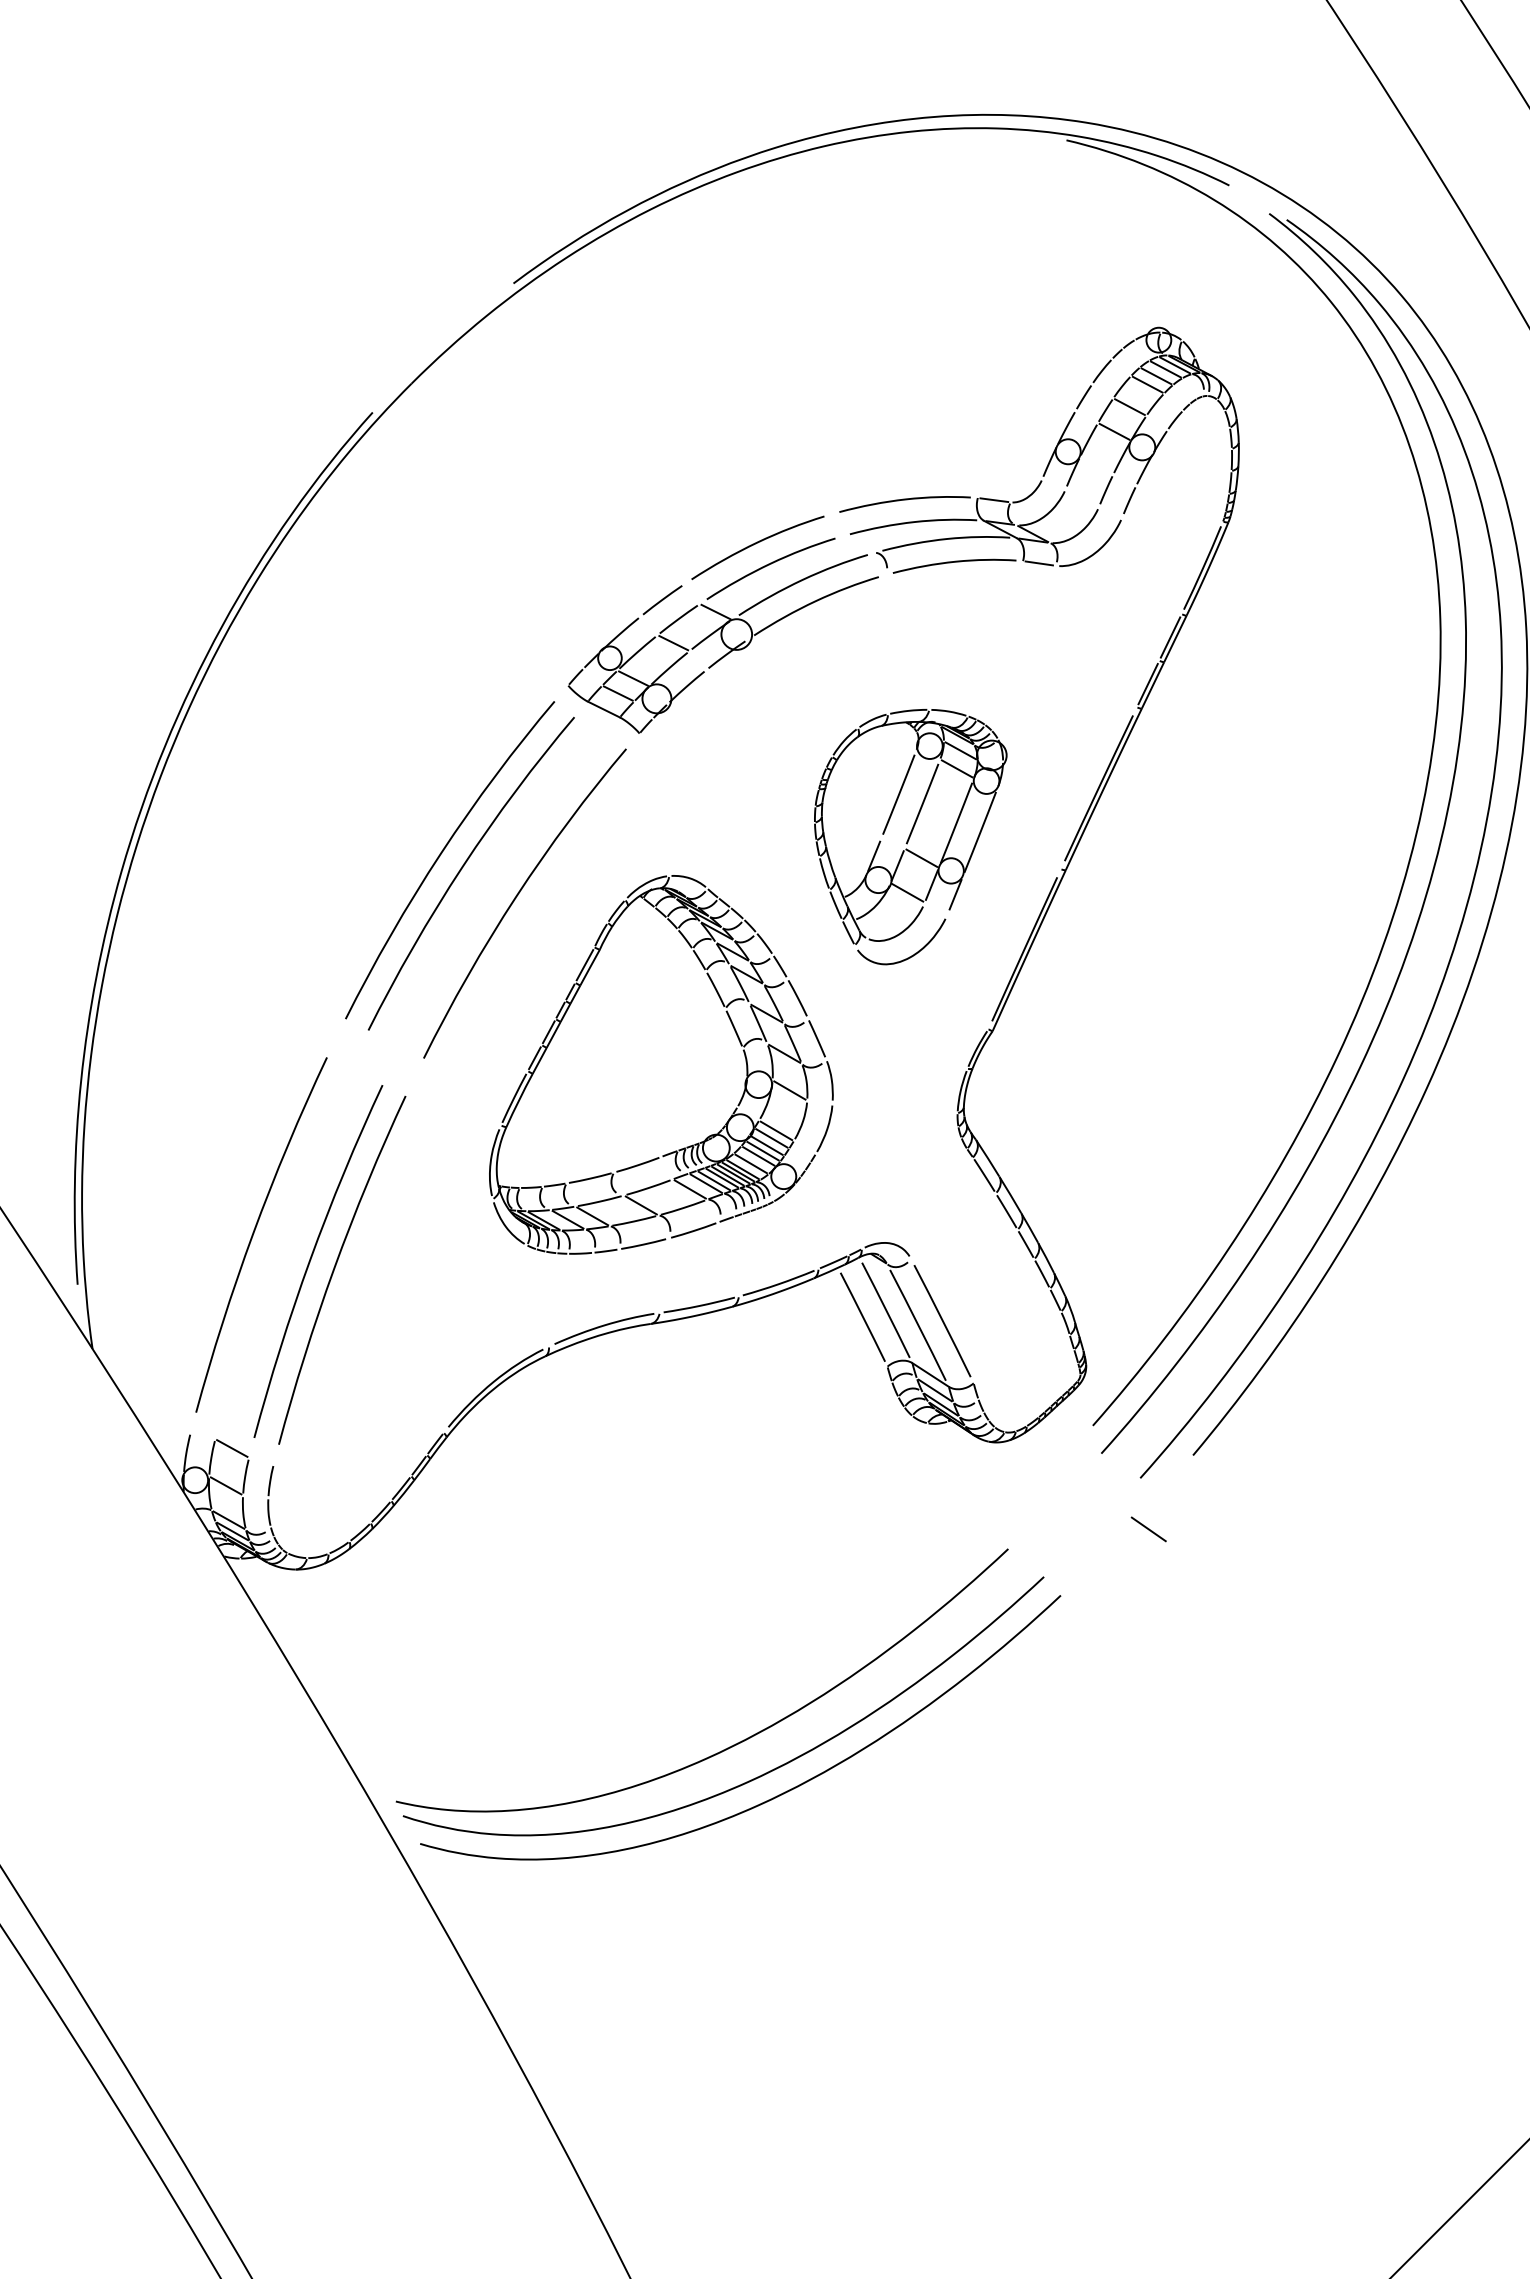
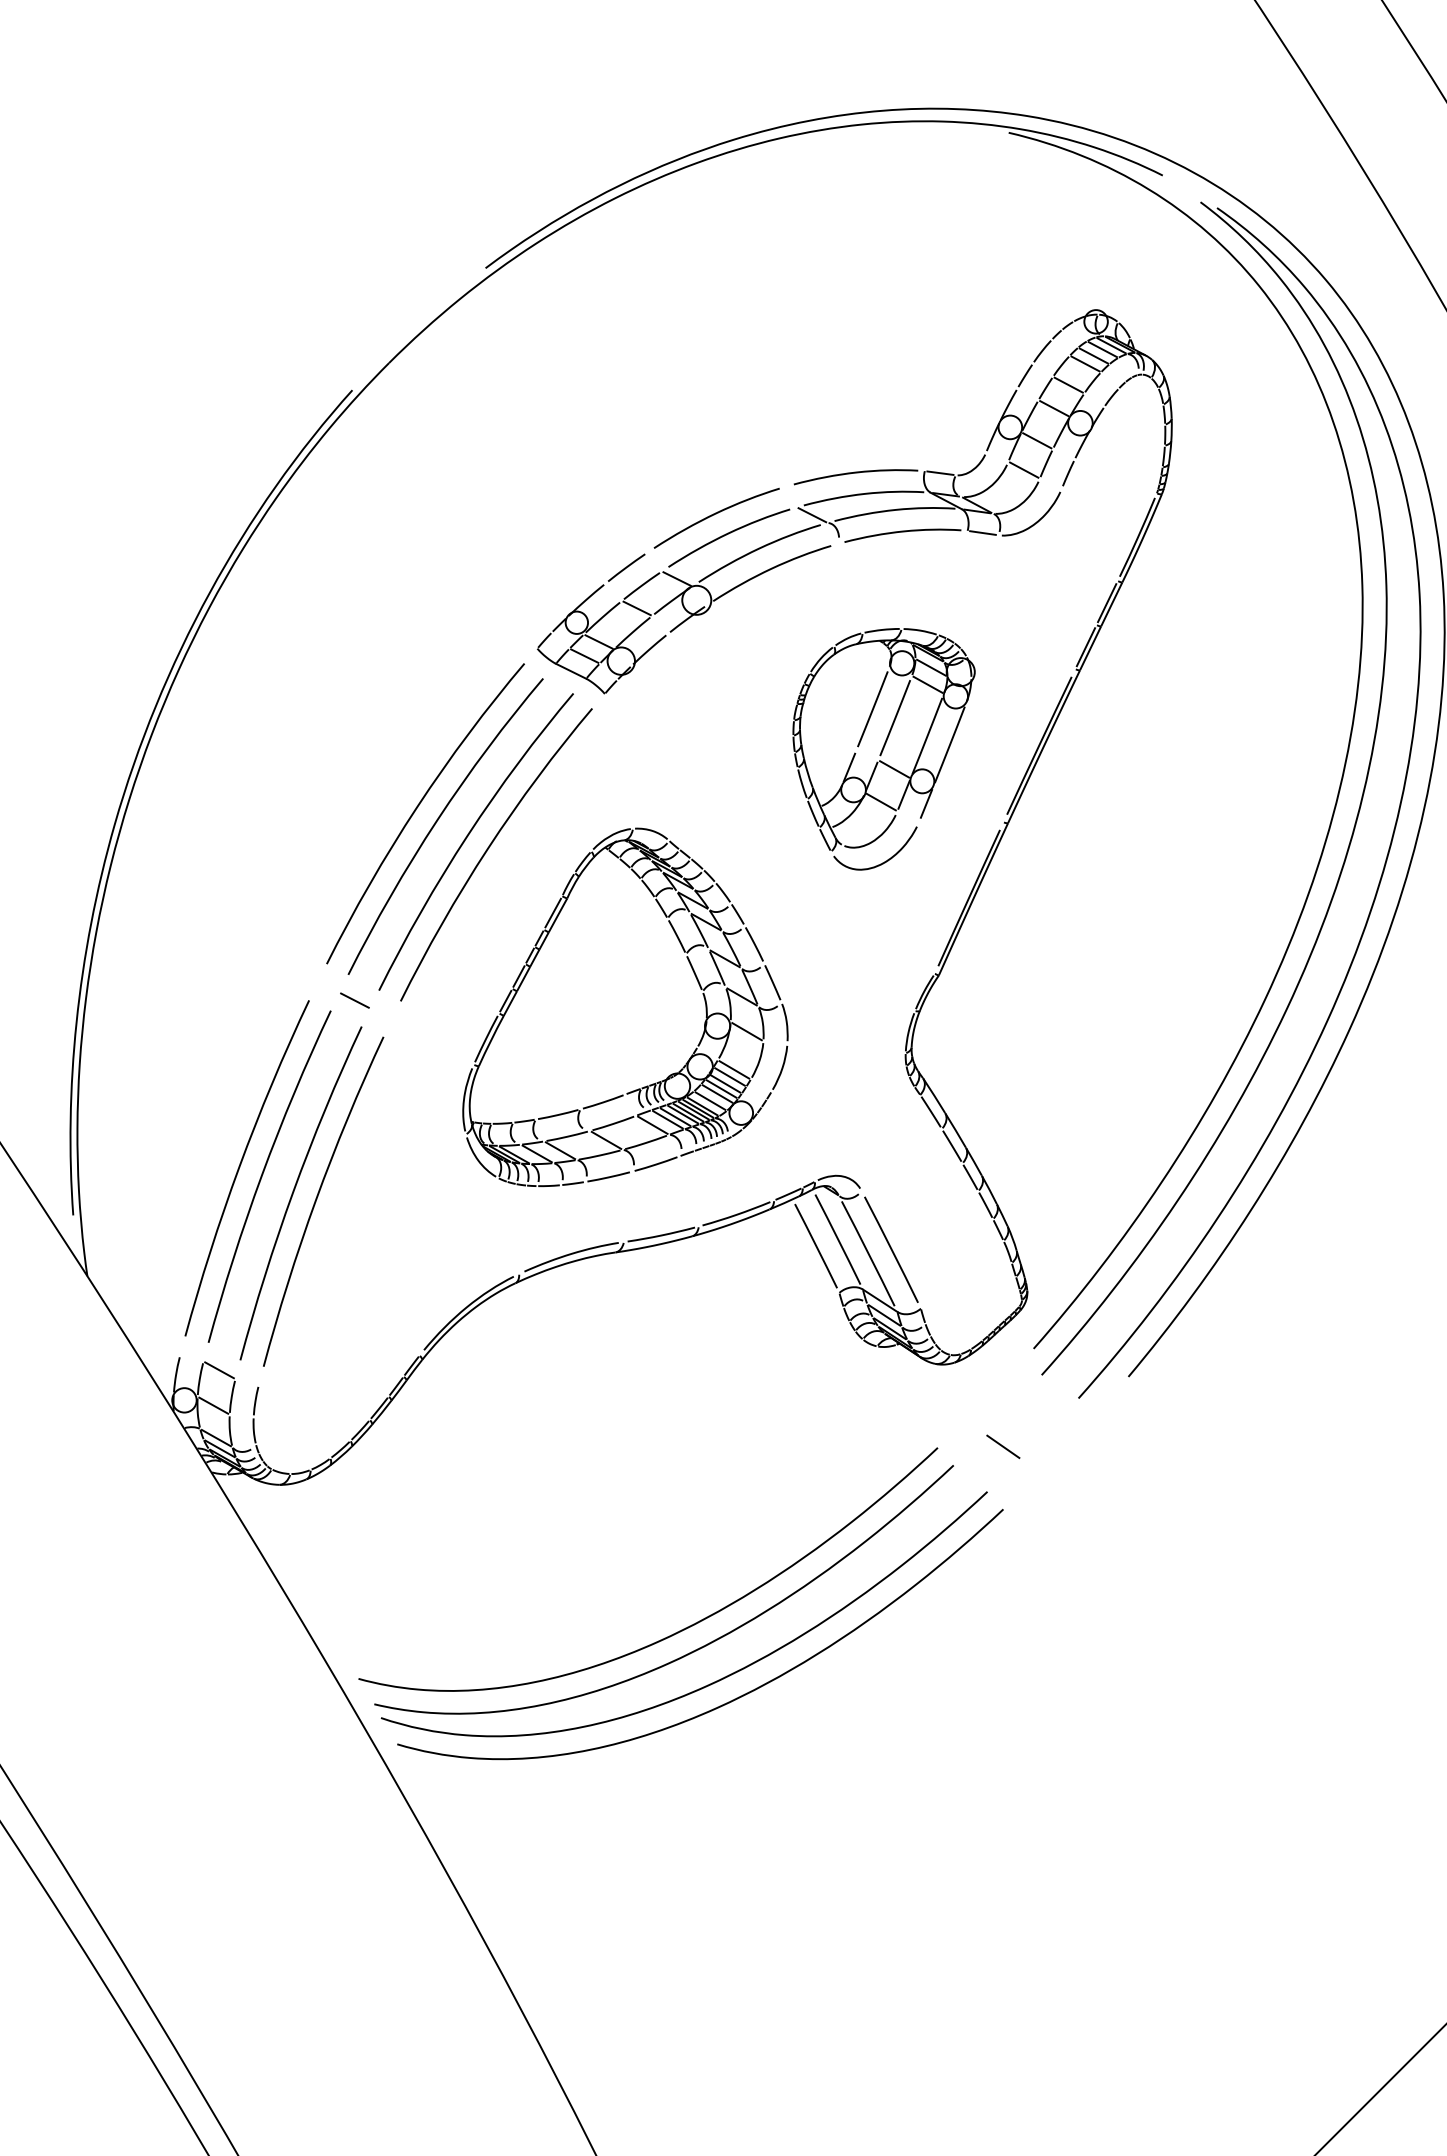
line: (1096, 465) -> (1037, 440), added
line: (1082, 496) -> (1023, 469), added
line: (858, 544) -> (811, 515), added
part: (910, 837) -> (883, 749), moved
curve: (494, 885) -> (467, 837), added
line: (375, 1057) -> (355, 1000), added
curve: (278, 1242) -> (263, 1175), added
line: (1148, 1529) -> (1003, 1446), moved
curve: (718, 1723) -> (679, 1630), added

